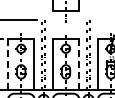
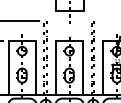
line: (8, 64) -> (8, 67), dashed -> solid
line: (78, 64) -> (82, 67), dashed -> solid

